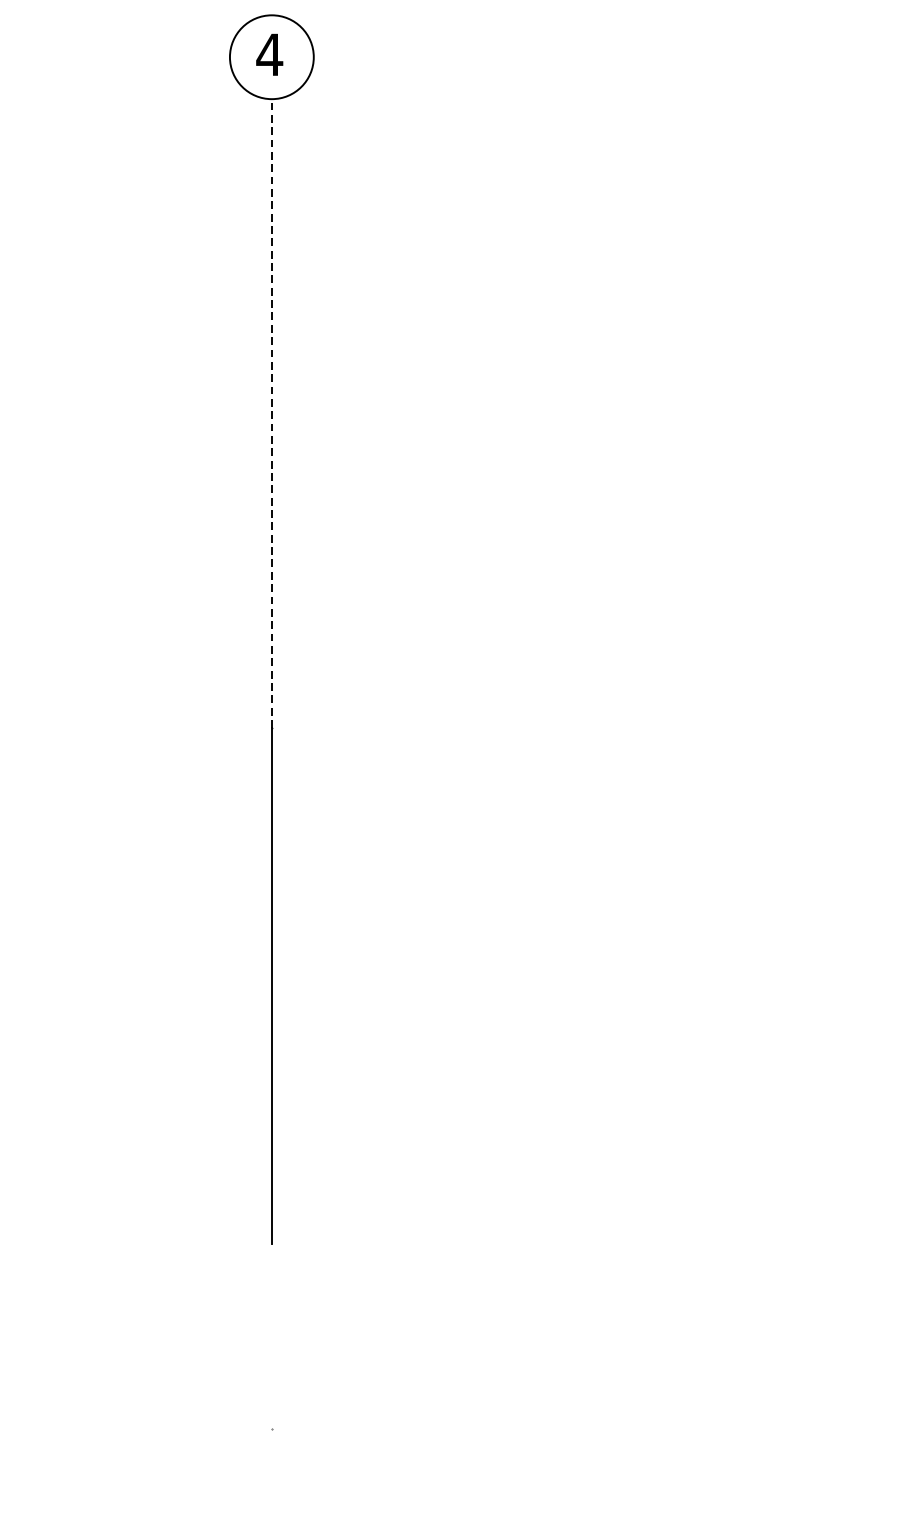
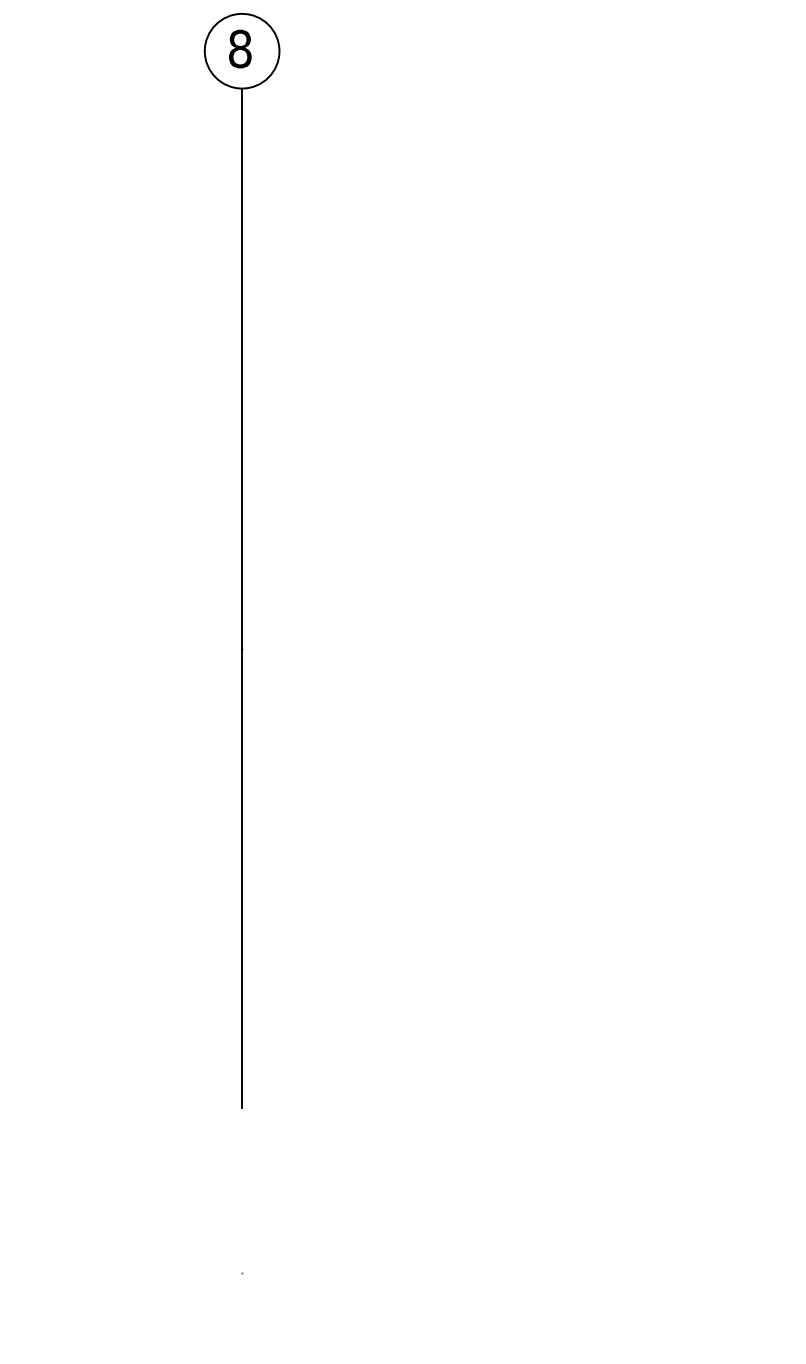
text: (270, 54) -> (240, 48), 4 -> 8
line: (272, 413) -> (242, 368), dashed -> solid

